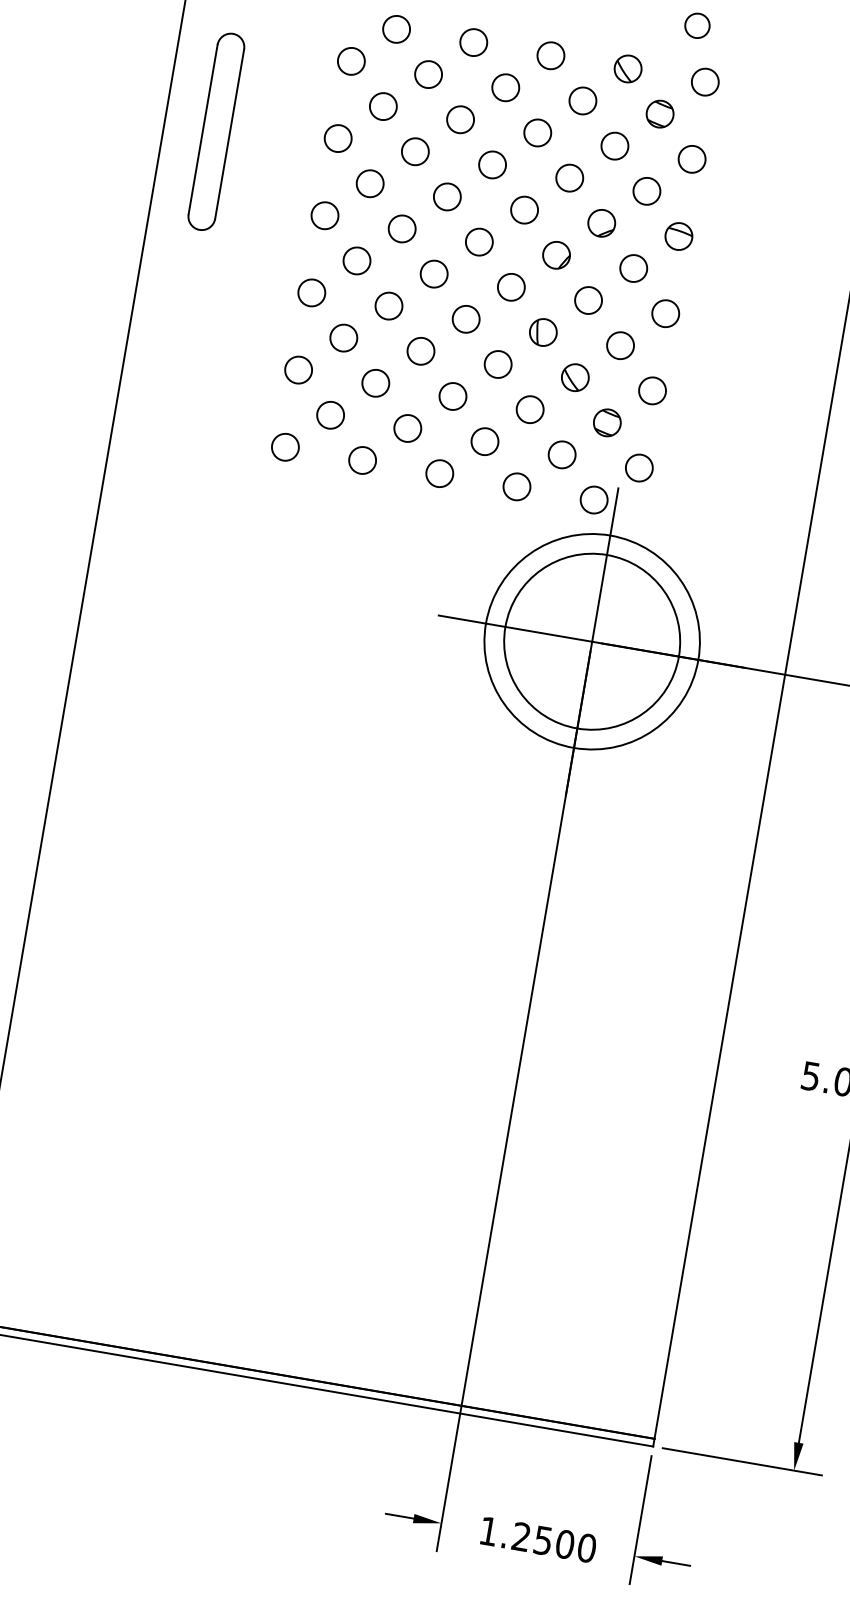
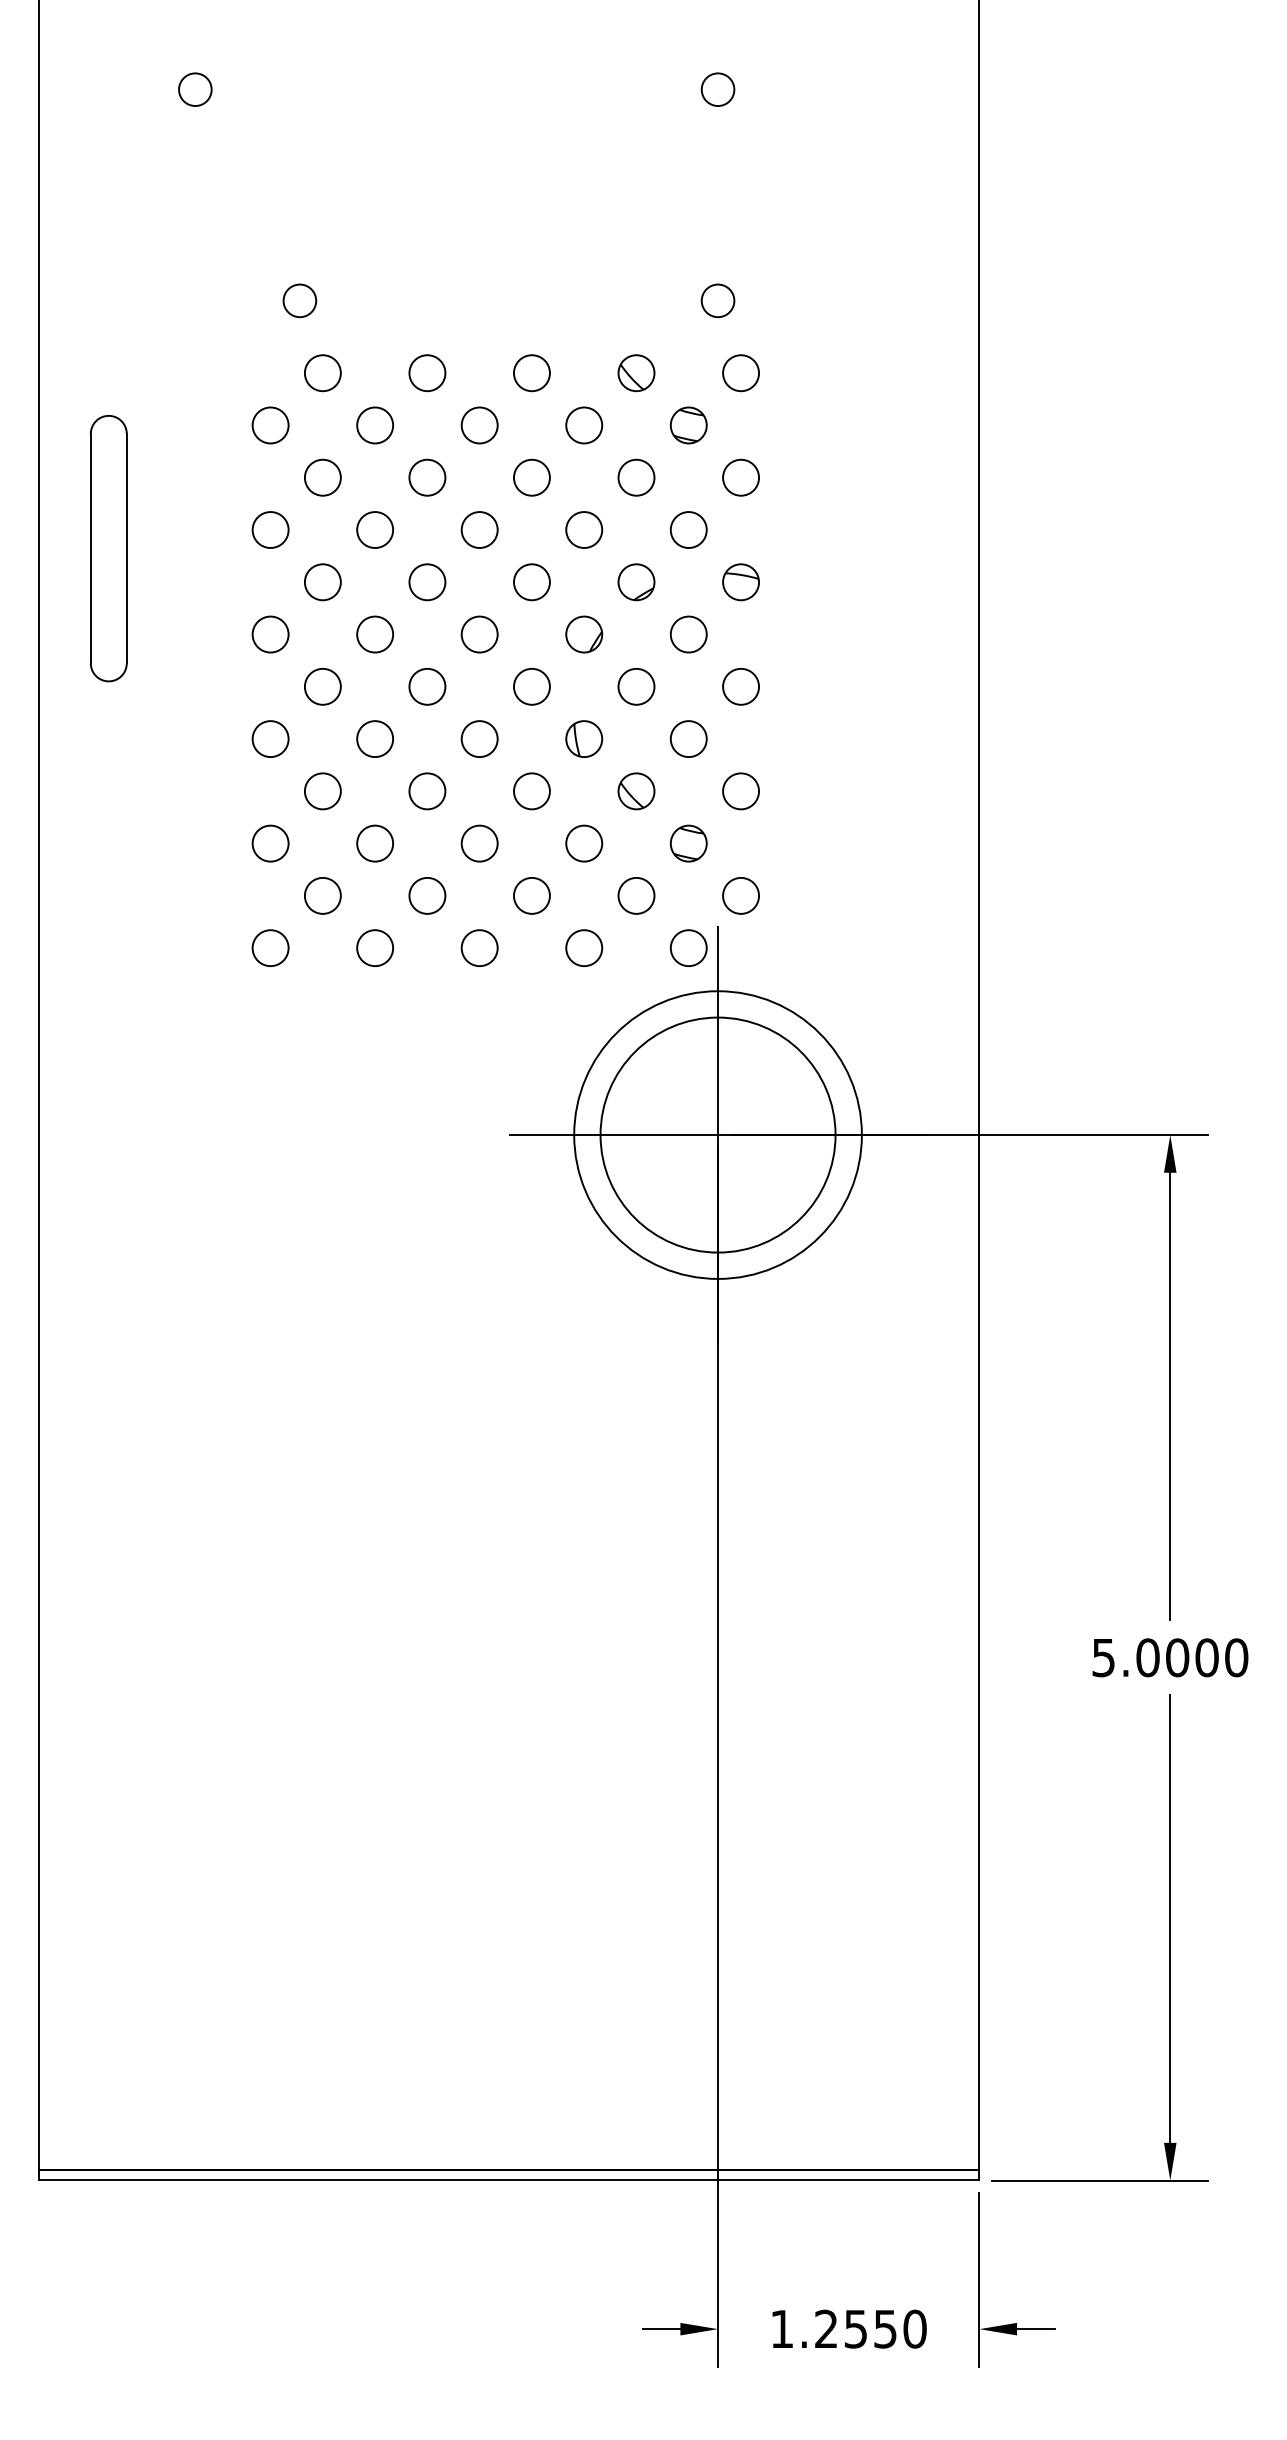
text: (565, 1543) -> (885, 2328), 1.2500 -> 1.2550

